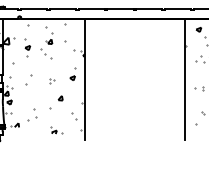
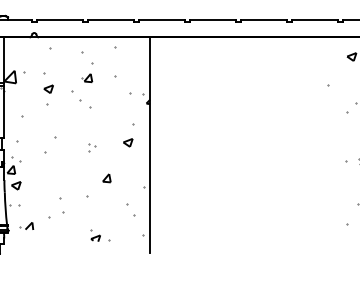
line: (184, 79) -> (326, 145), removed

